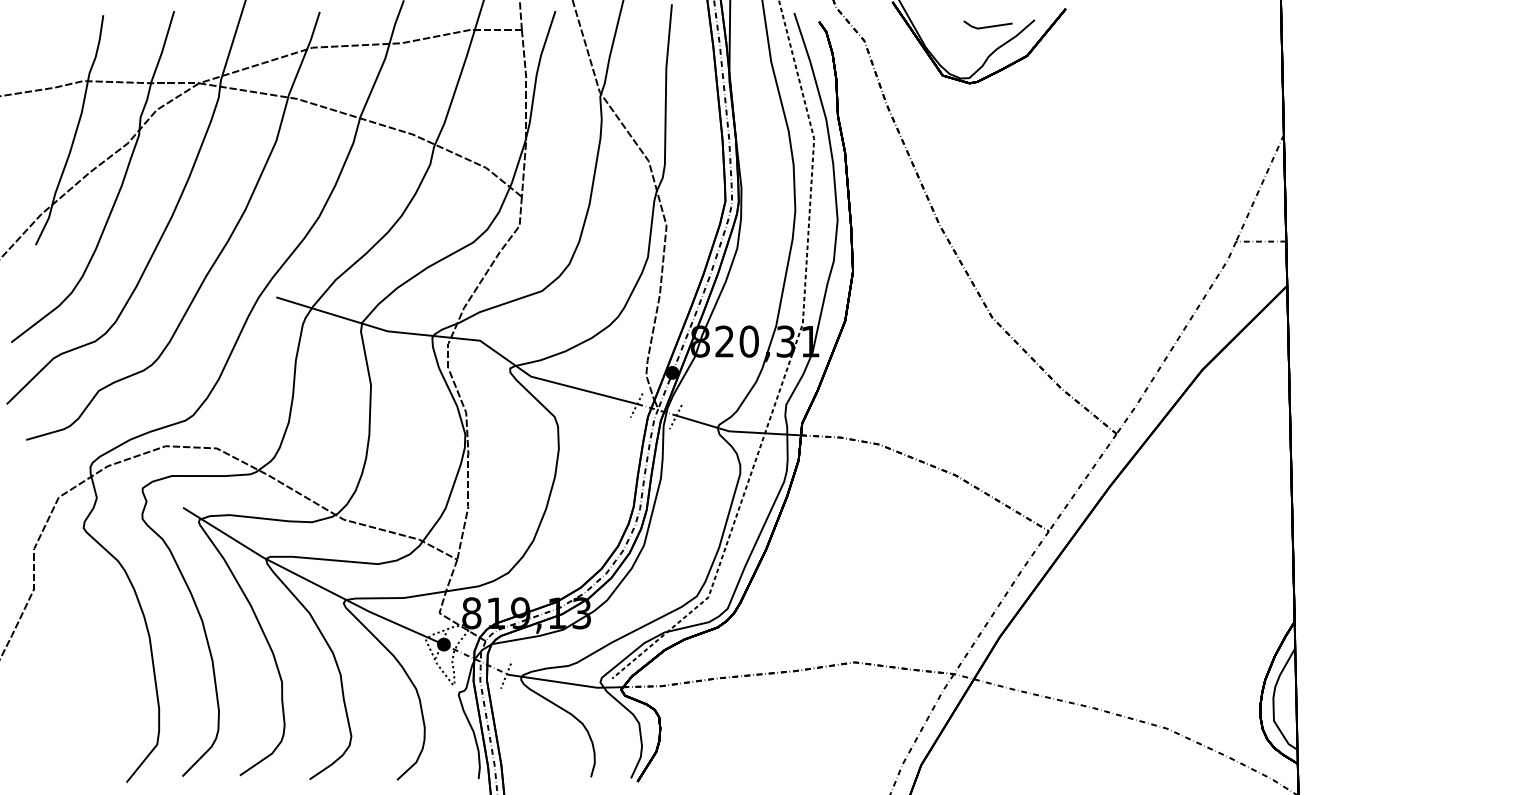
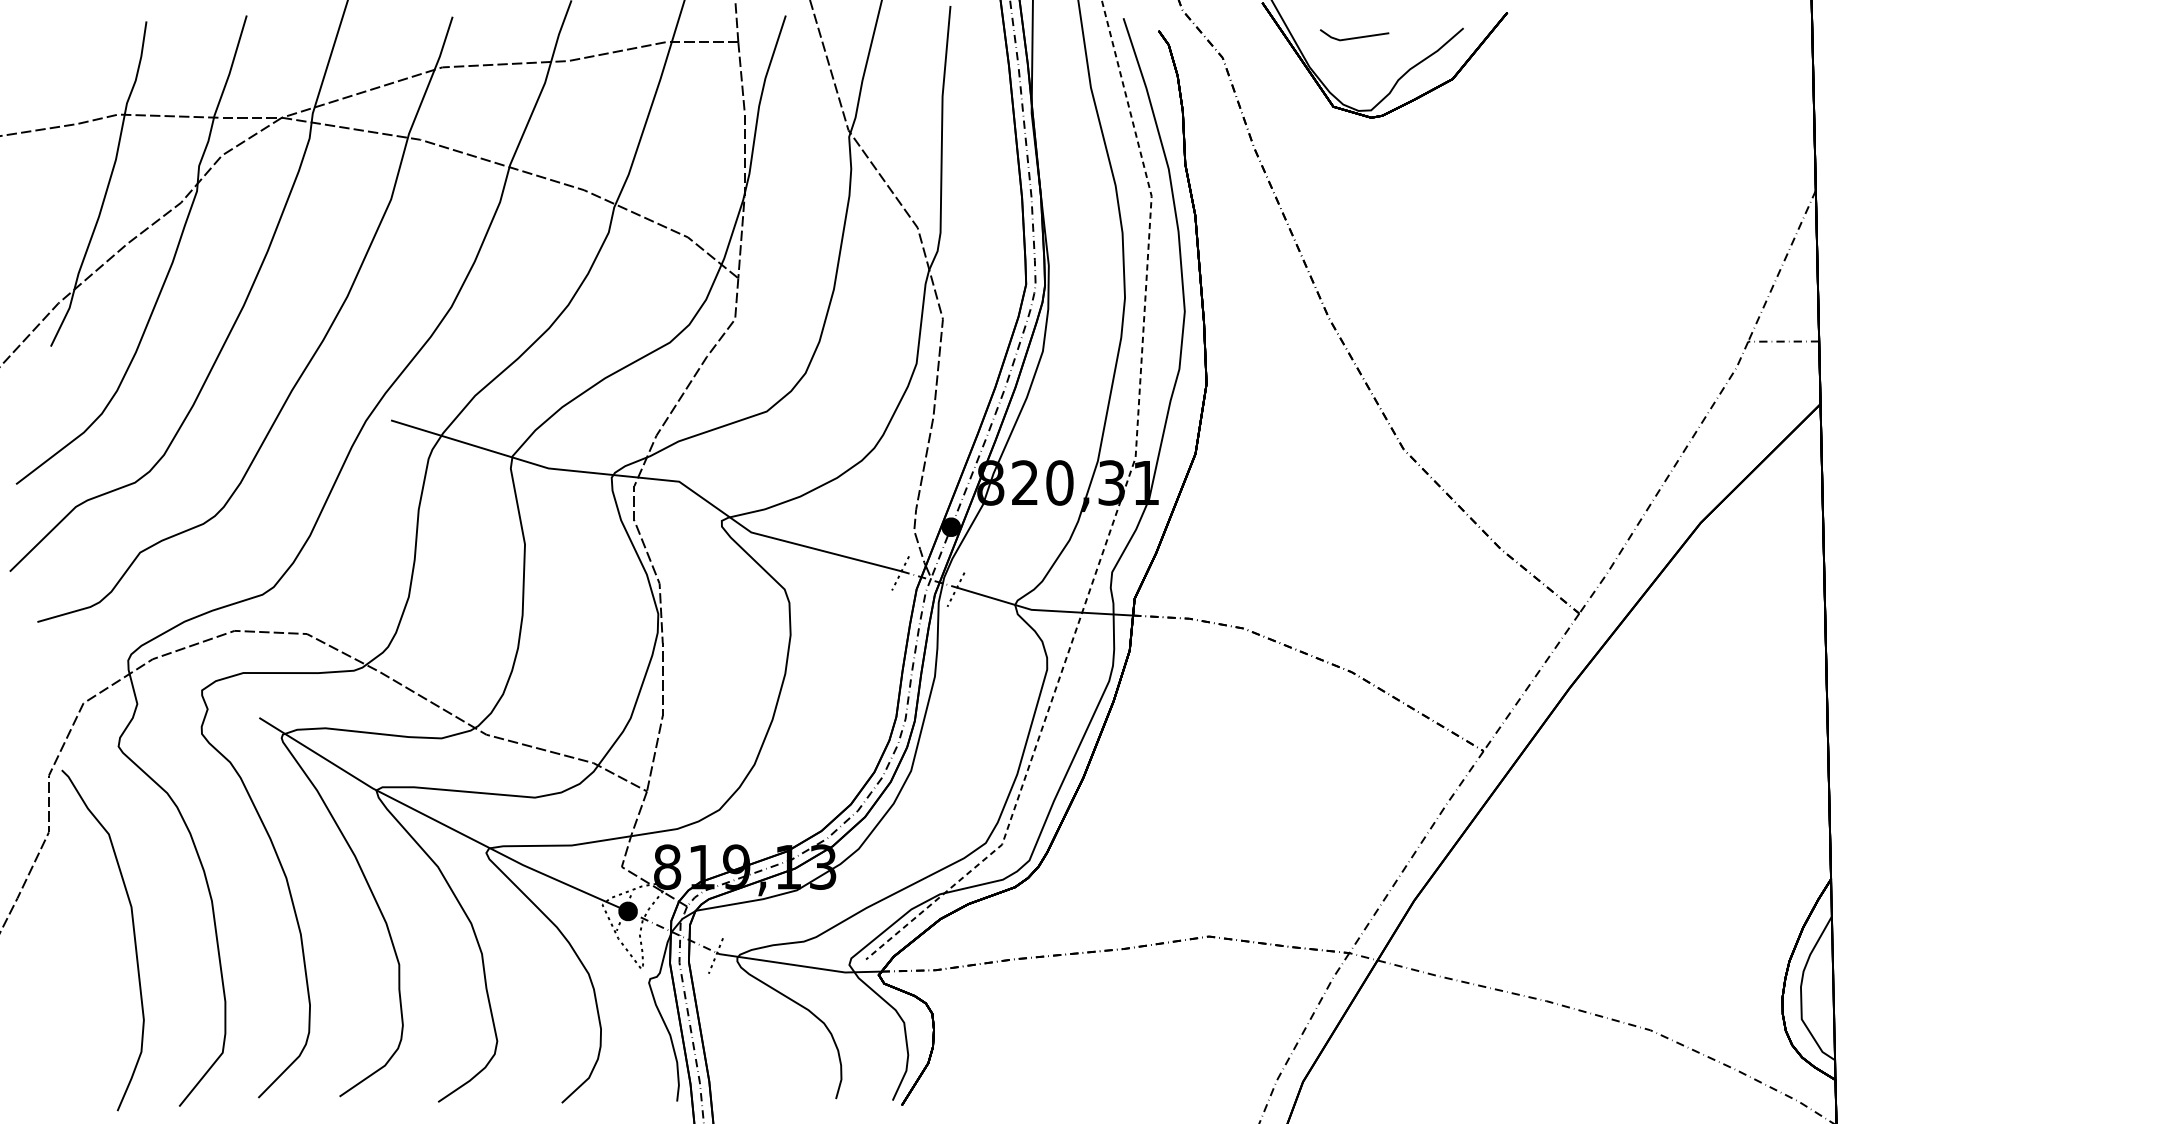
line: (988, 26) -> (1354, 37), moved
curve: (94, 662) -> (133, 936), added

